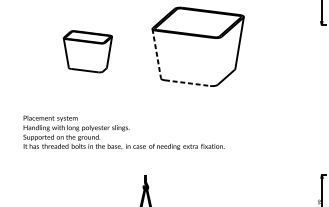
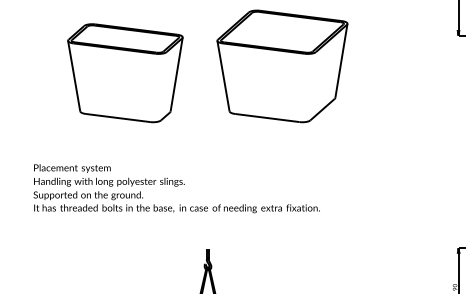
part: (87, 51) -> (125, 73), size x1.67
line: (156, 53) -> (223, 76), dashed -> solid
line: (187, 83) -> (267, 118), dashed -> solid

